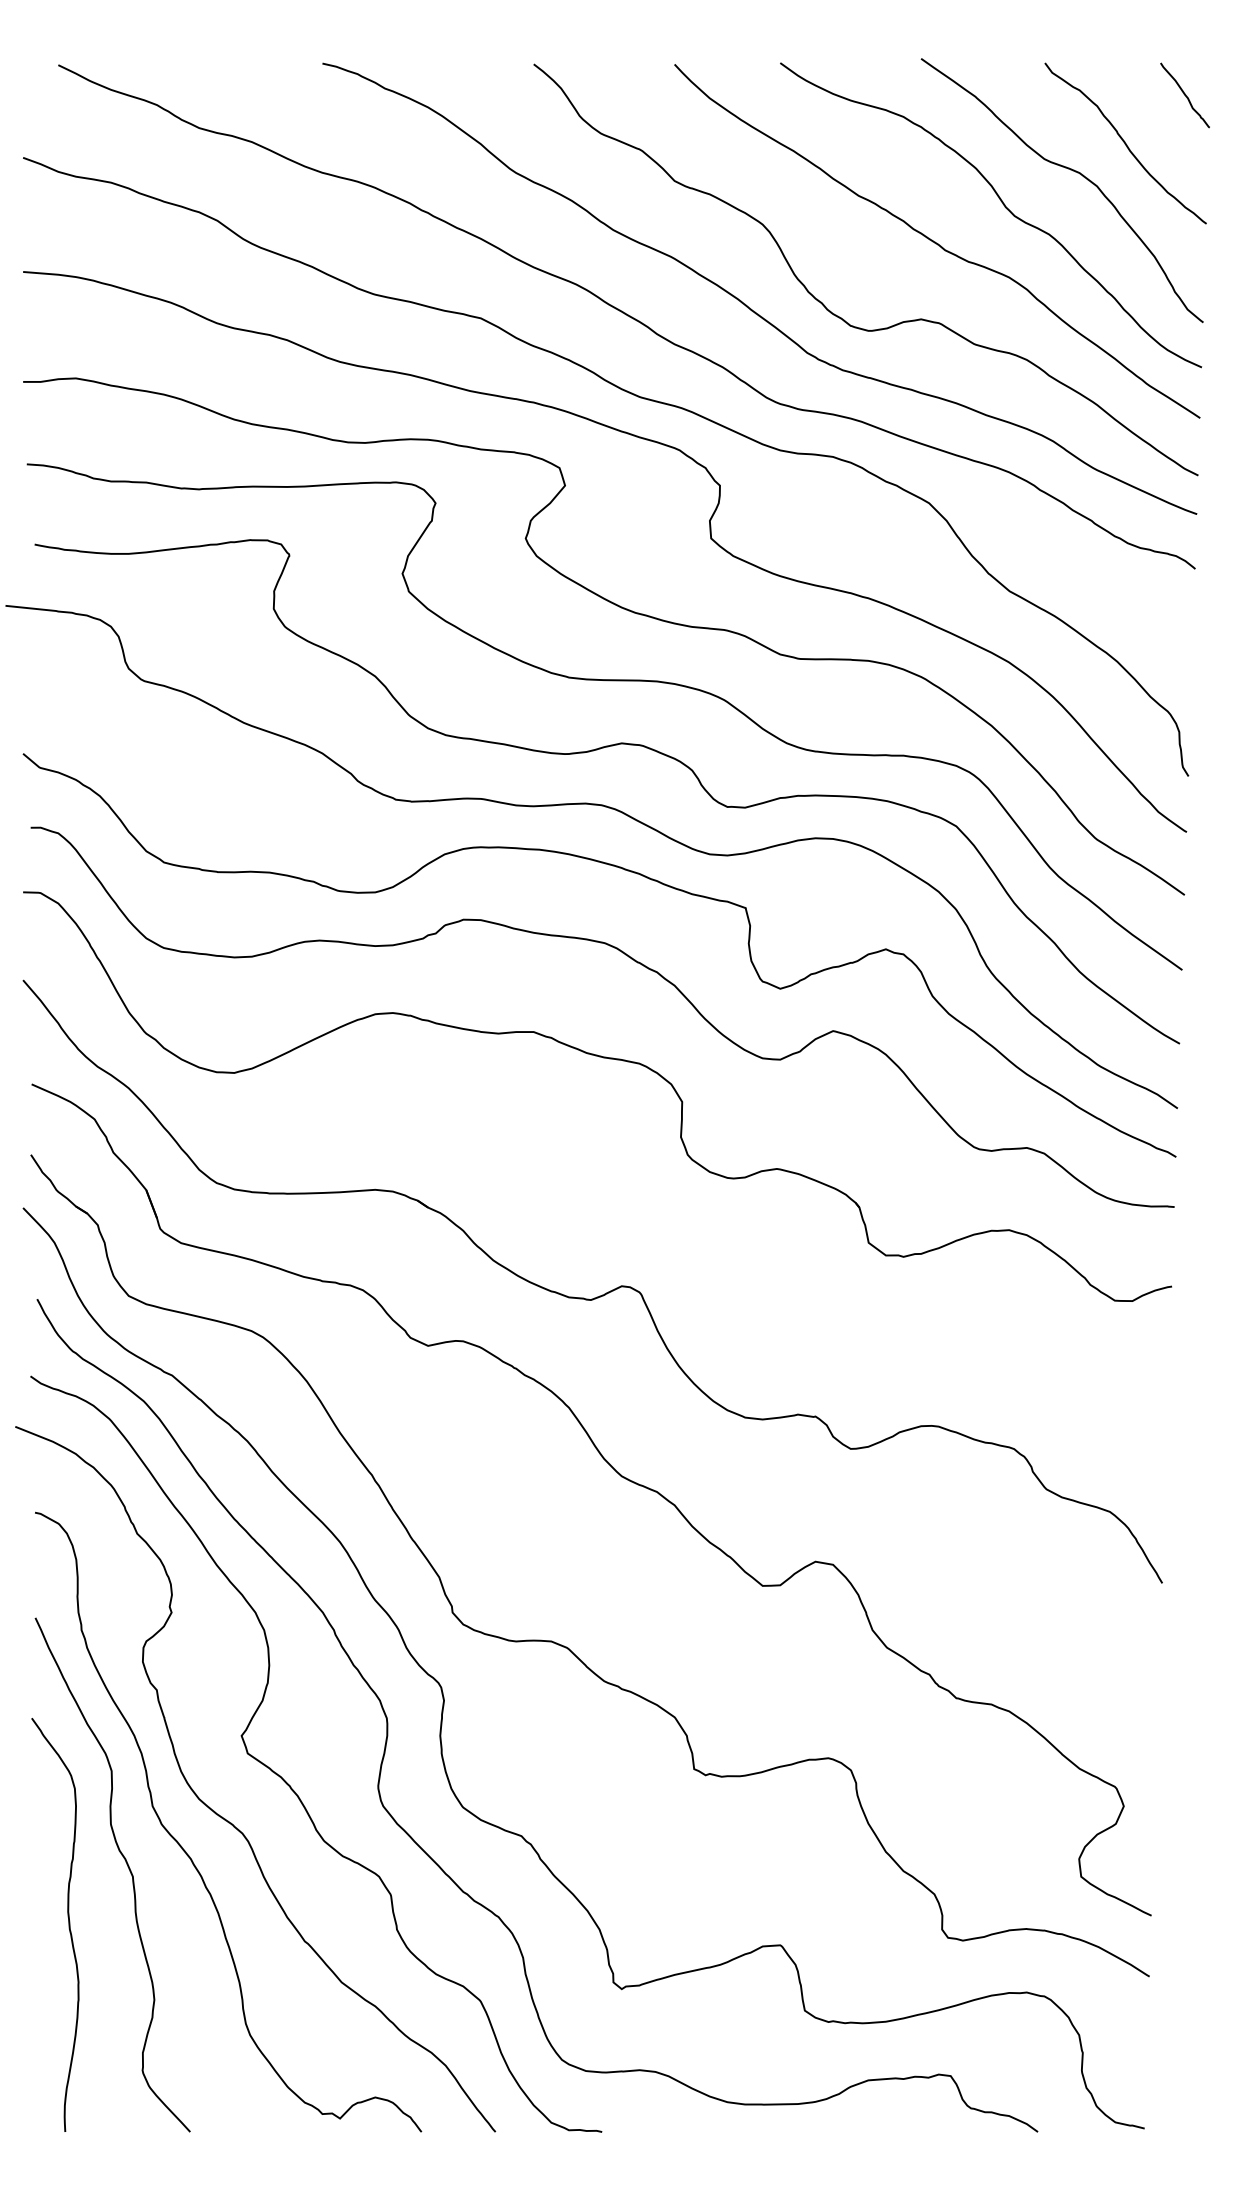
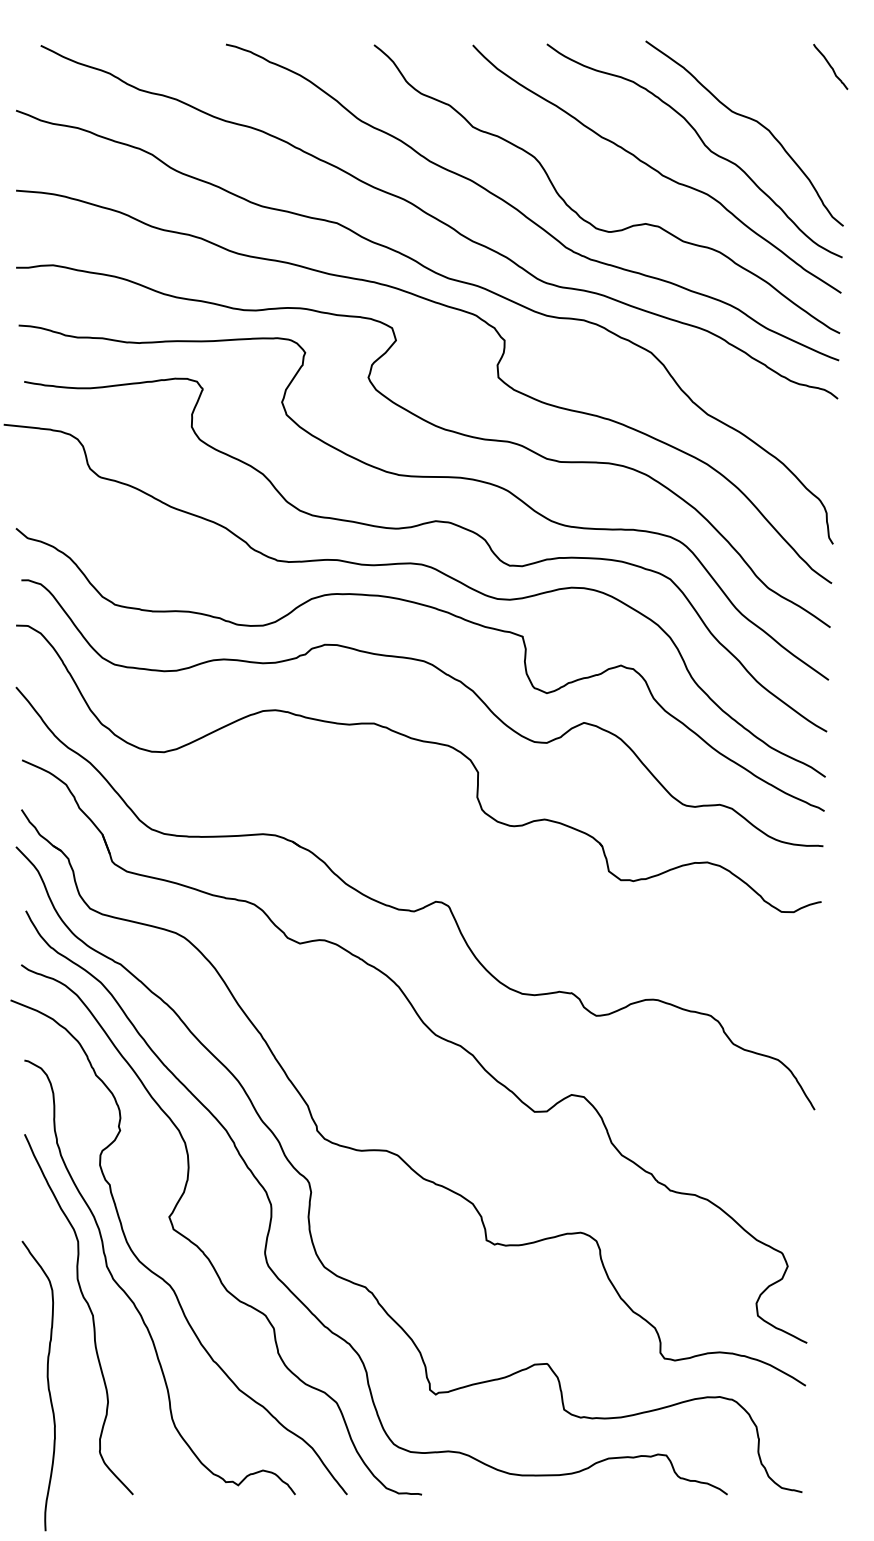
curve: (1125, 143) -> (788, 100), removed
curve: (68, 1924) -> (47, 1385), moved

